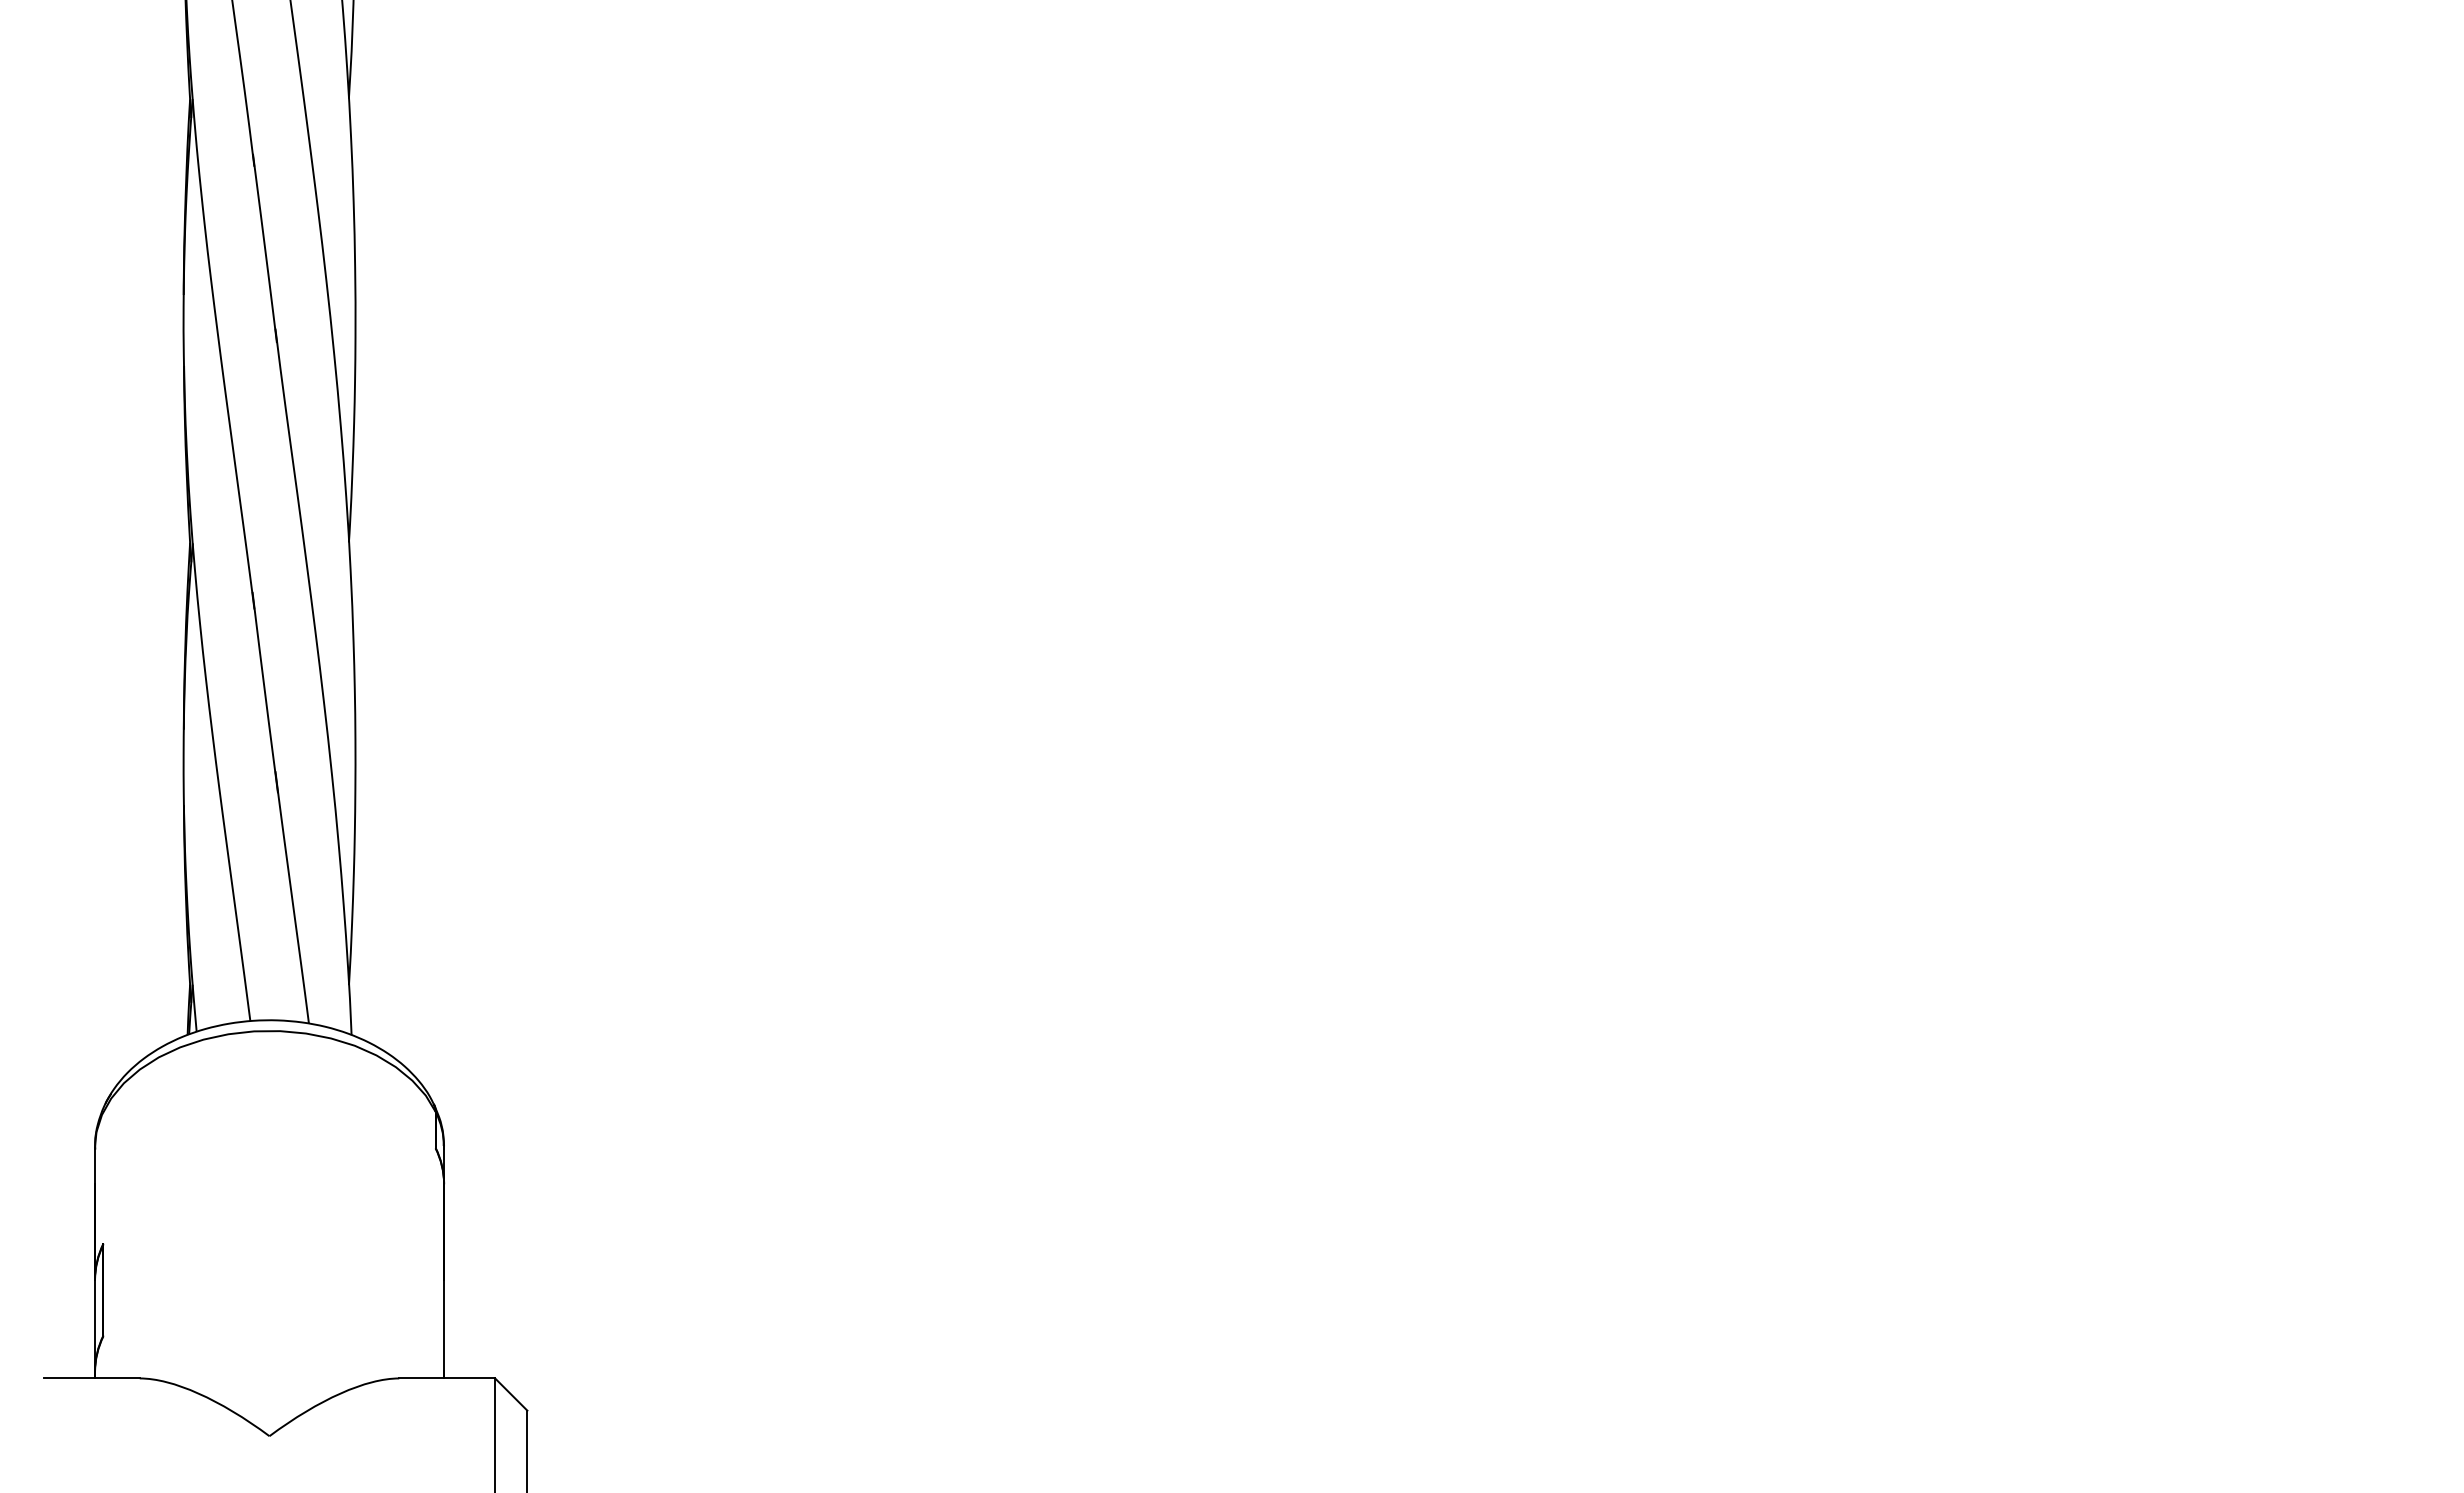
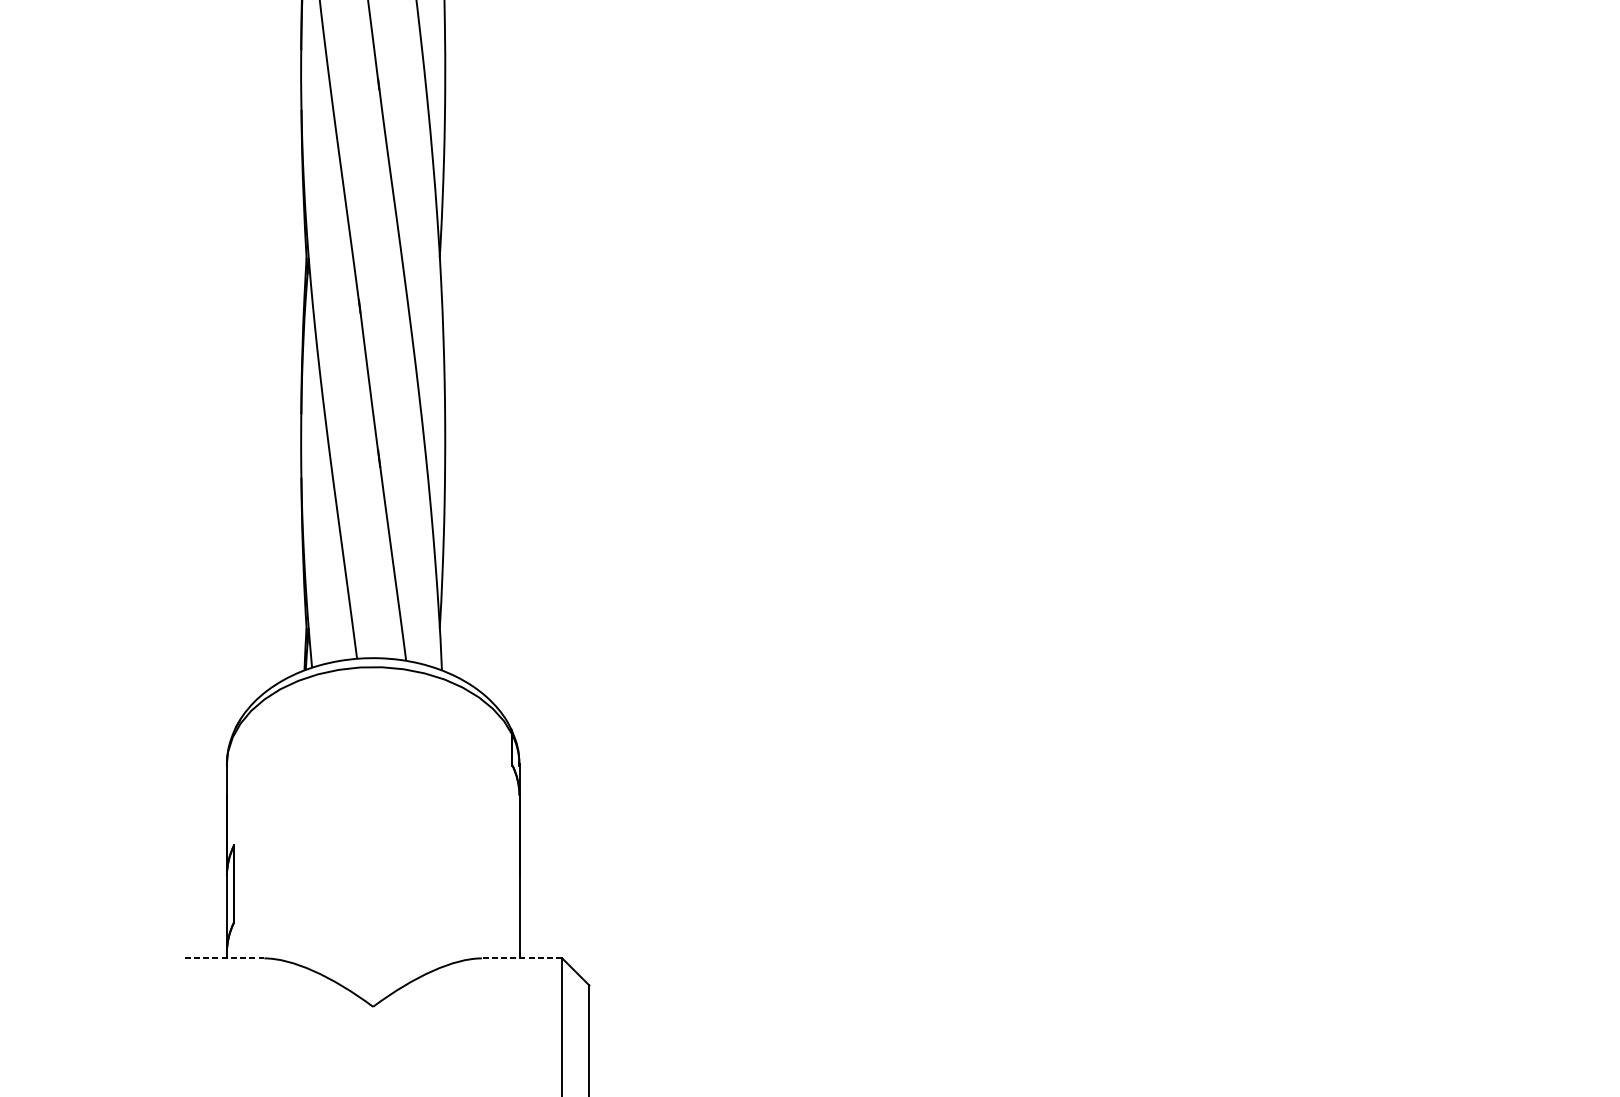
line: (91, 1378) -> (223, 958), solid -> dashed
line: (447, 1378) -> (522, 958), solid -> dashed

